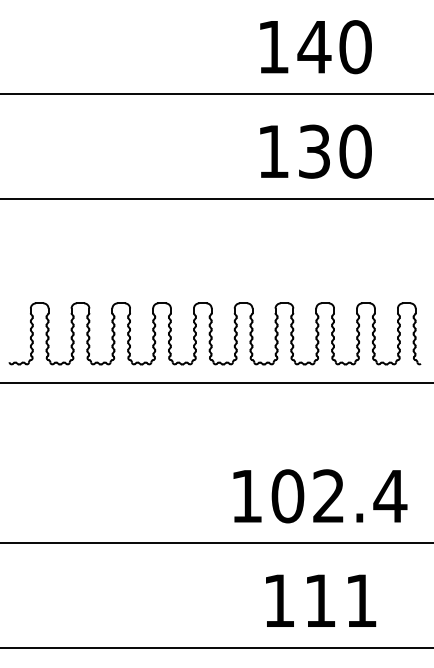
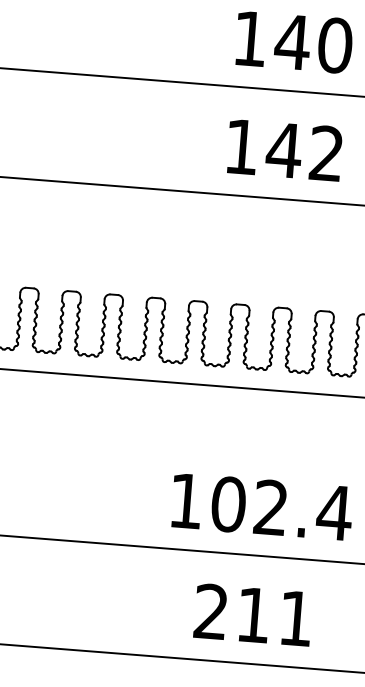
text: (334, 151) -> (304, 151), 130 -> 142
text: (278, 599) -> (210, 610), 111 -> 211

